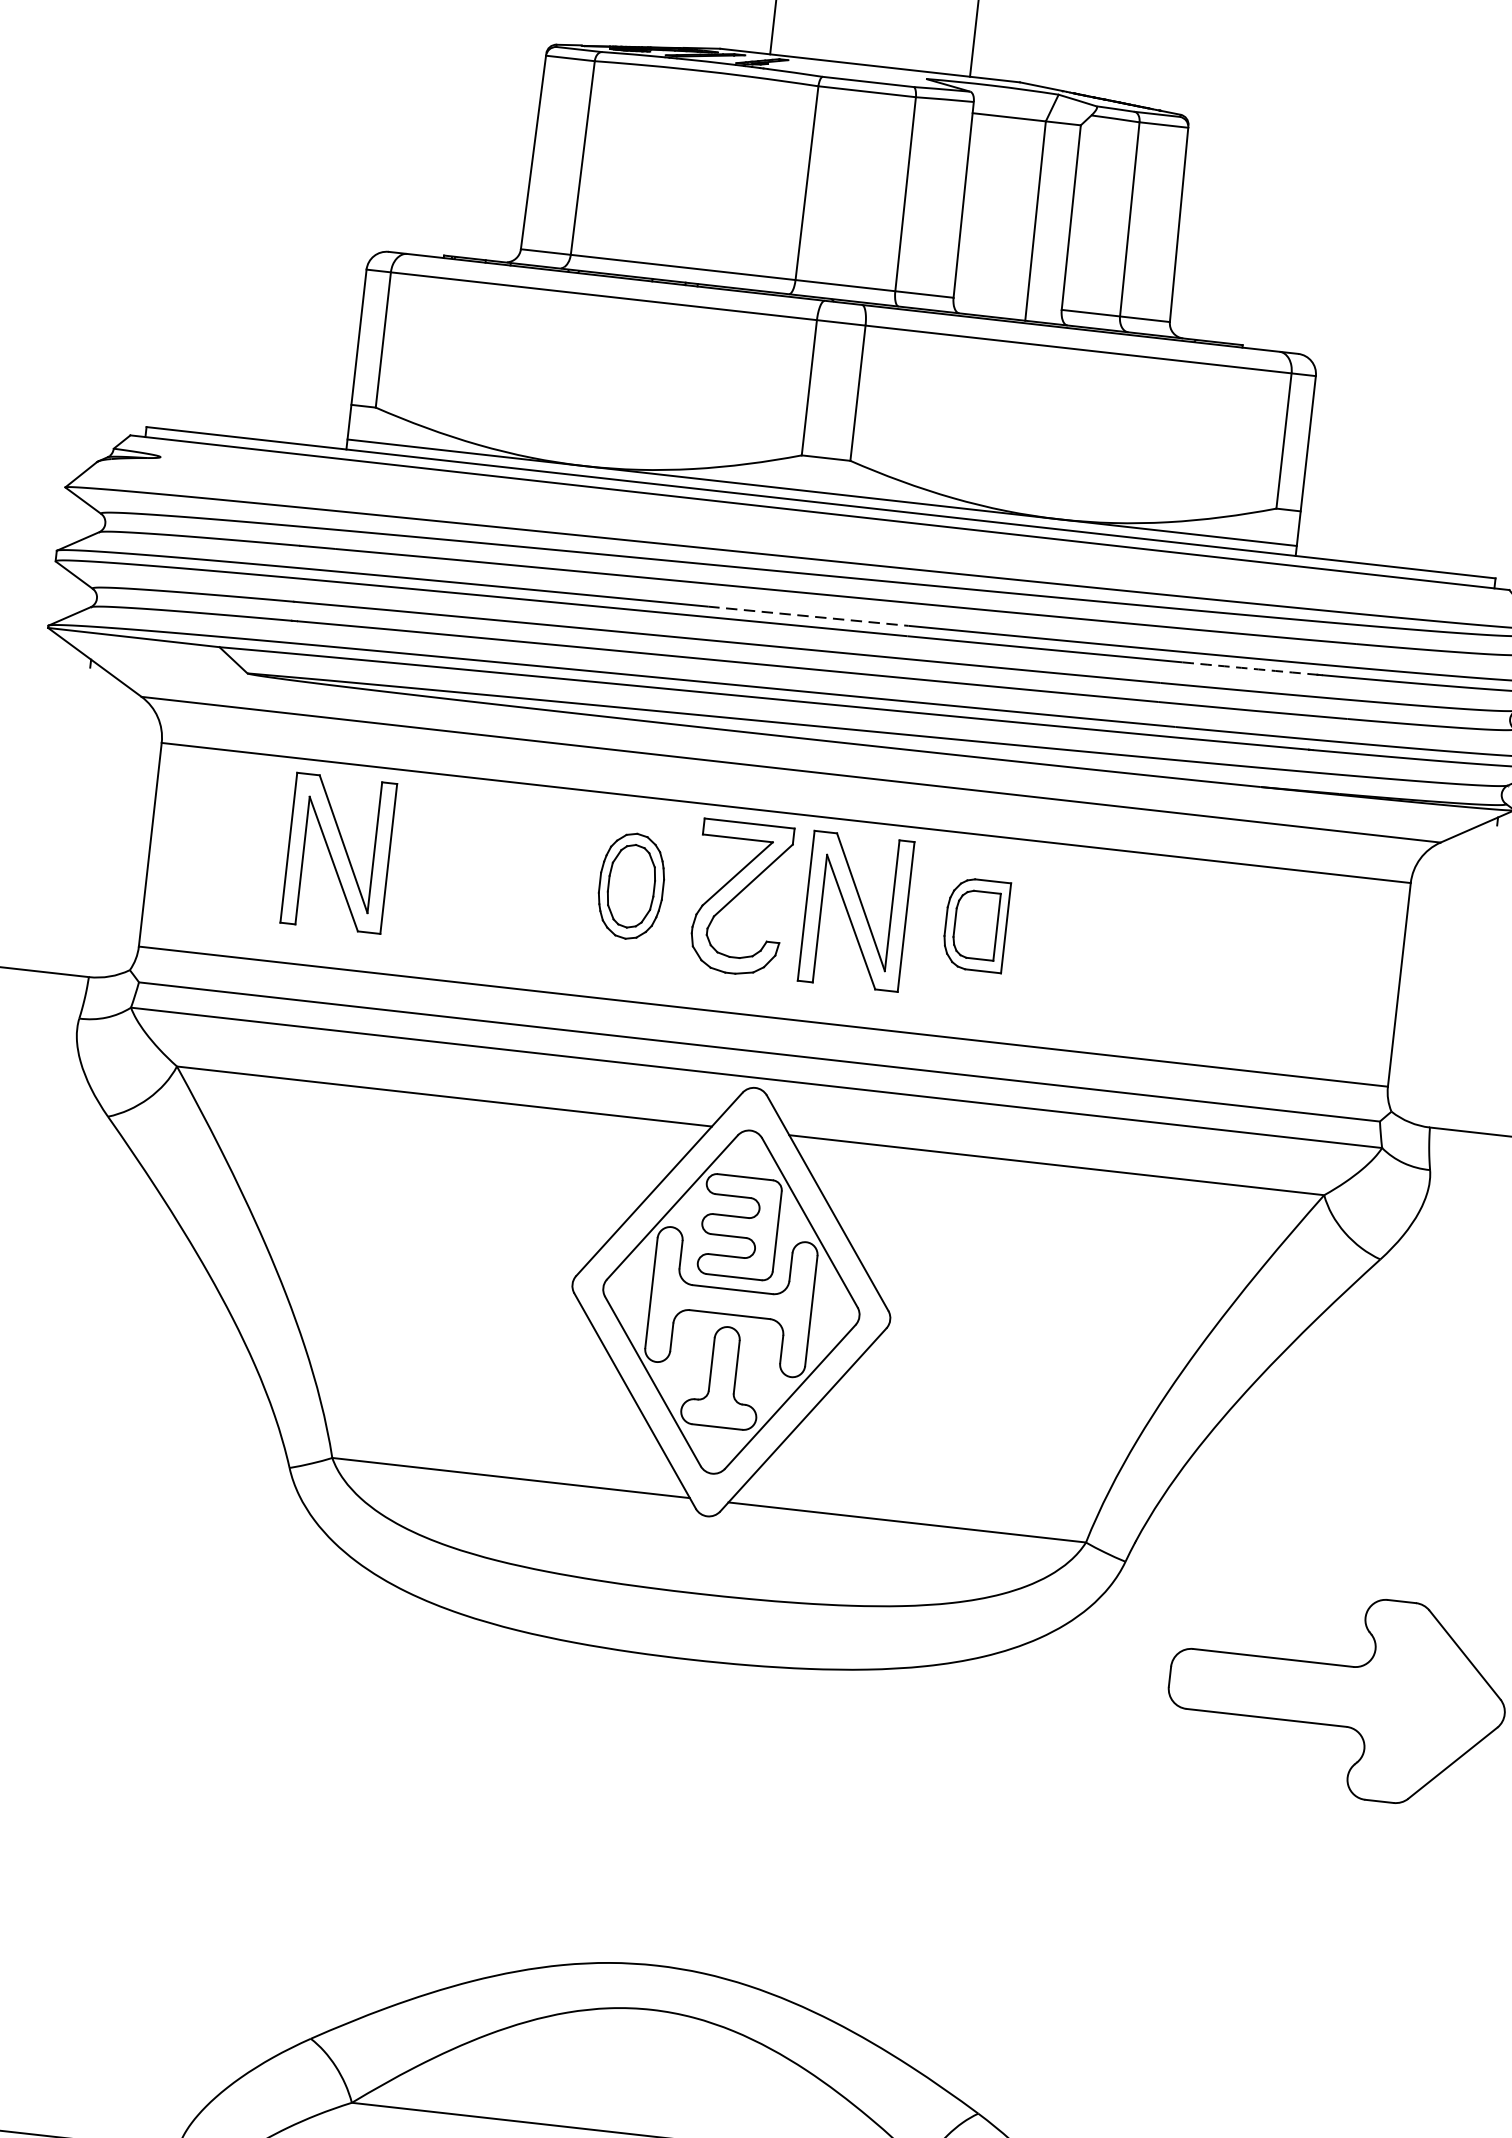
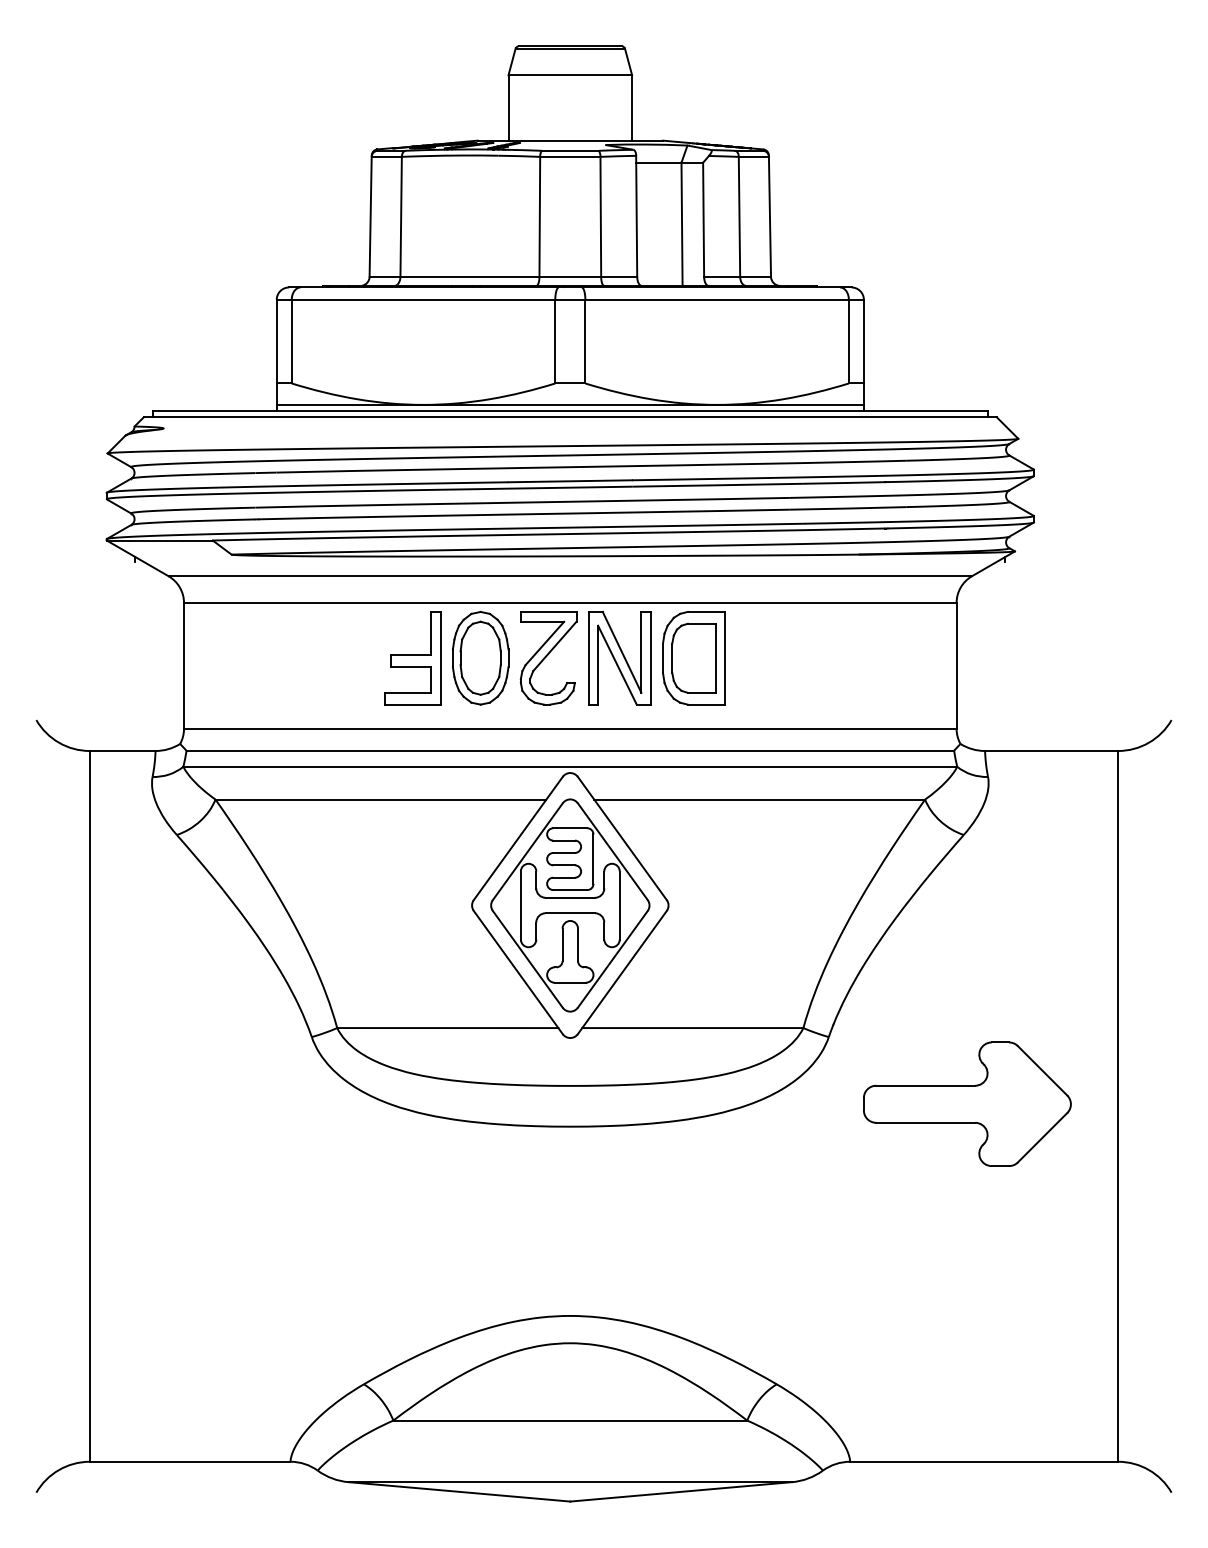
line: (808, 616) -> (570, 481), dashed -> solid
arc: (1249, 669) -> (843, 483), dashed -> solid
part: (338, 853) -> (299, 658), removed
part: (521, 874) -> (412, 658), added
part: (630, 886) -> (480, 658), size x1.43
part: (975, 925) -> (693, 658), size x1.67

